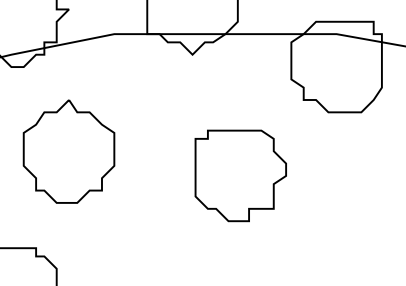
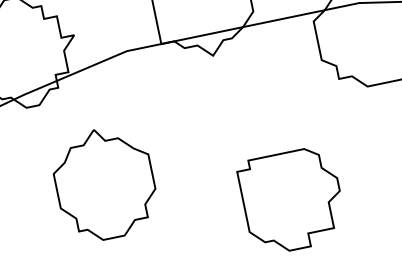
part: (240, 175) -> (292, 200), moved

